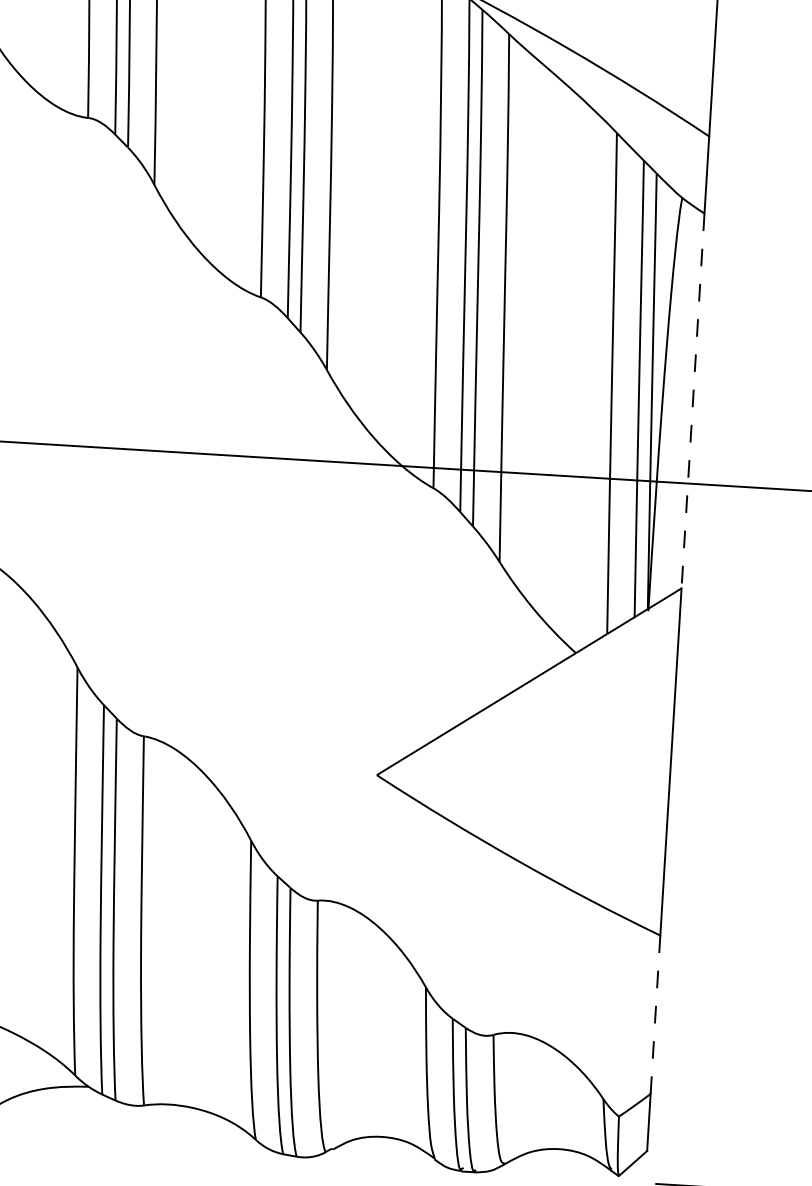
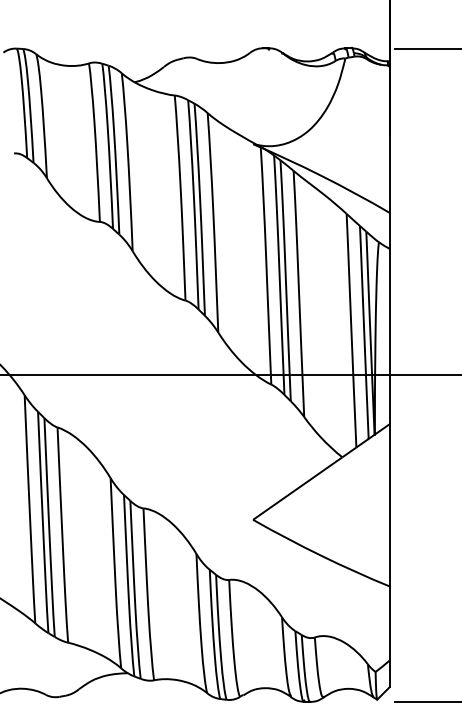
line: (692, 400) -> (389, 336), dashed -> solid
line: (655, 1012) -> (389, 622), dashed -> solid

